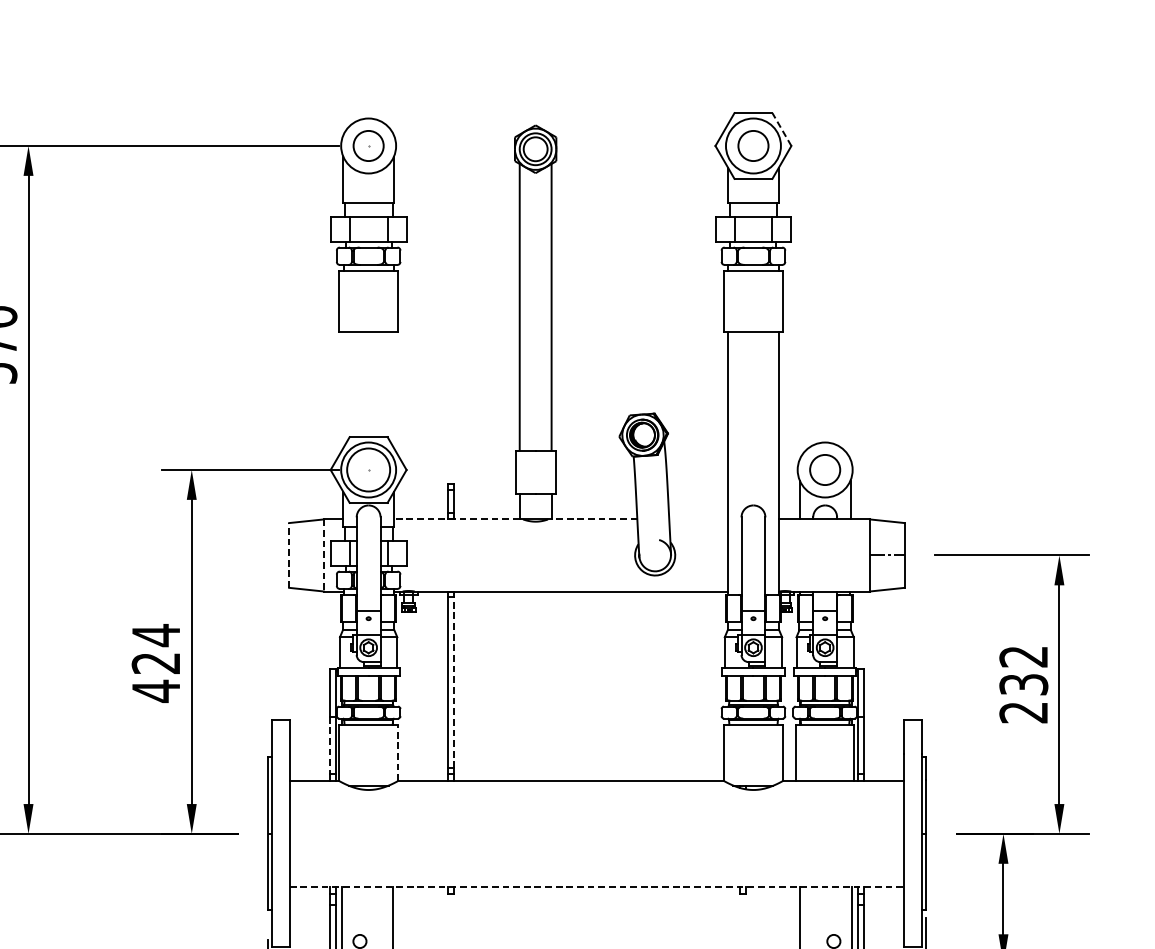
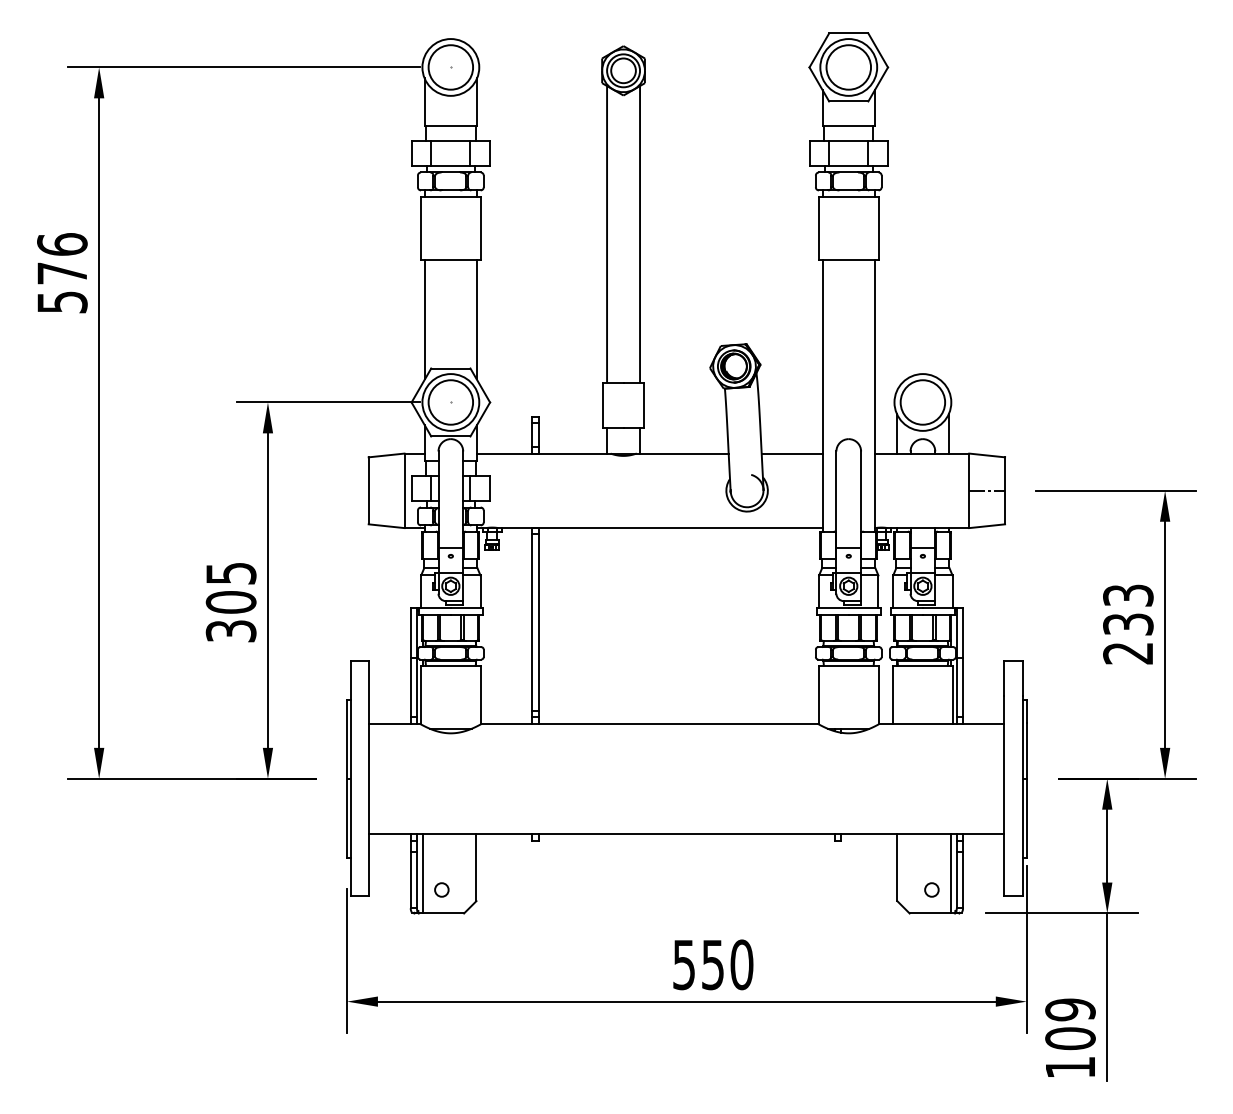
line: (782, 129) -> (878, 50), dashed -> solid
circle: (368, 146) -> (450, 67), size x1.43
circle: (753, 146) -> (848, 67), size x1.43
line: (343, 389) -> (424, 319), added
line: (393, 389) -> (476, 319), added
circle: (824, 470) -> (922, 402), size x1.43
line: (456, 519) -> (541, 453), dashed -> solid
line: (593, 519) -> (683, 453), dashed -> solid
line: (698, 519) -> (791, 453), added
line: (289, 555) -> (368, 490), dashed -> solid
line: (323, 556) -> (404, 491), dashed -> solid
text: (1024, 656) -> (1128, 595), 232 -> 233
text: (155, 663) -> (230, 602), 424 -> 305
line: (453, 682) -> (538, 622), dashed -> solid
line: (329, 745) -> (410, 687), dashed -> solid
line: (398, 752) -> (481, 694), dashed -> solid
line: (596, 886) -> (686, 833), dashed -> solid

